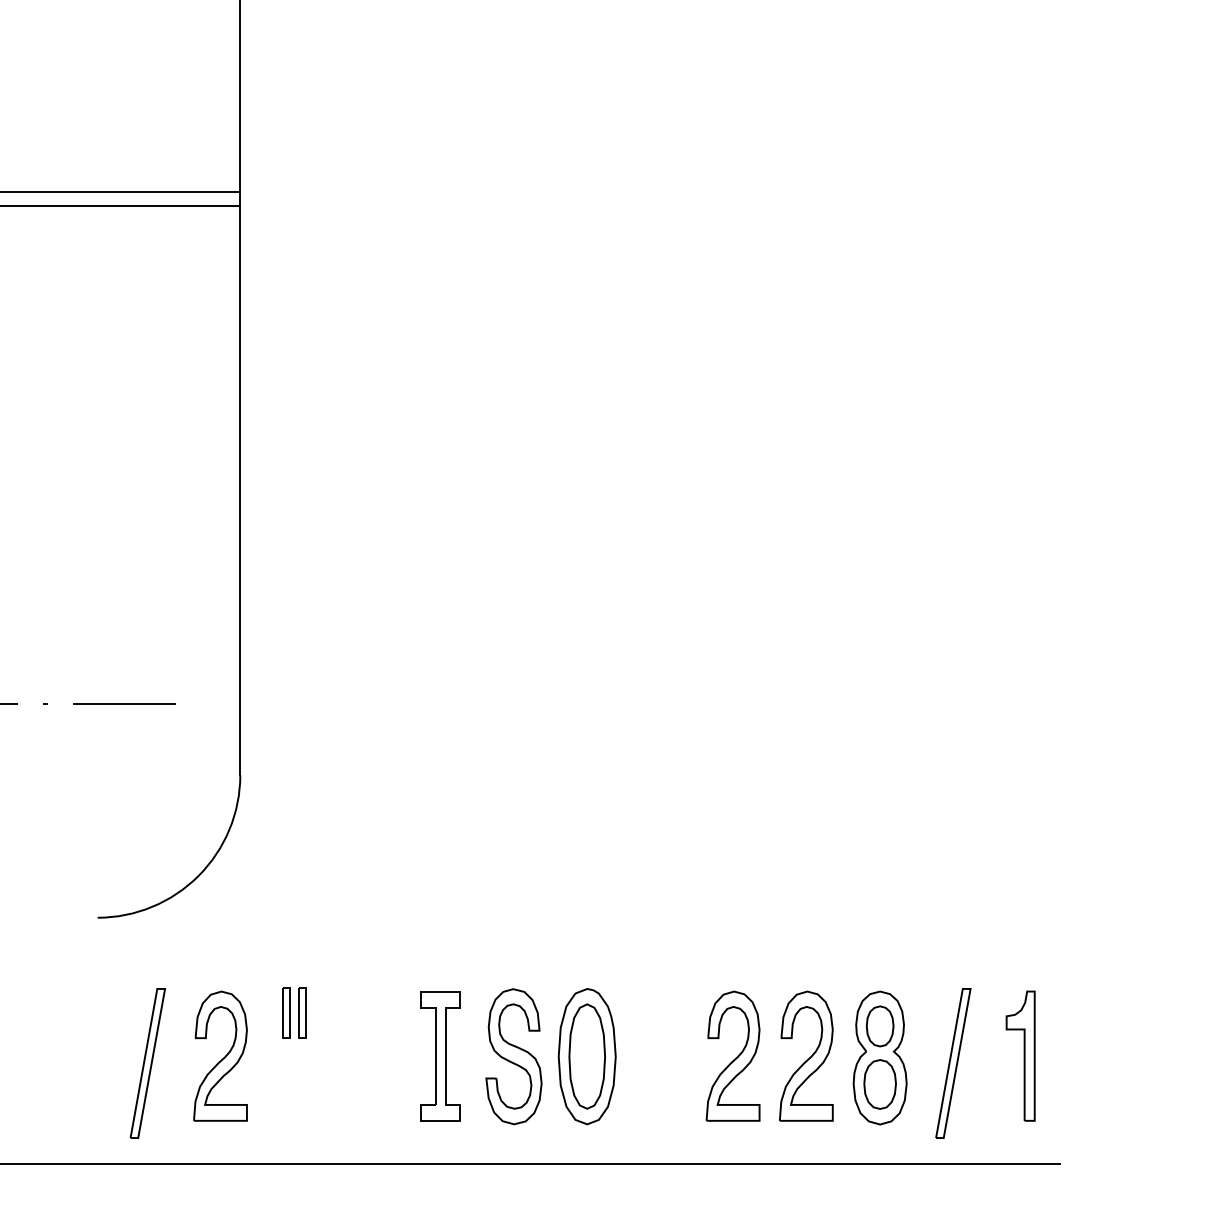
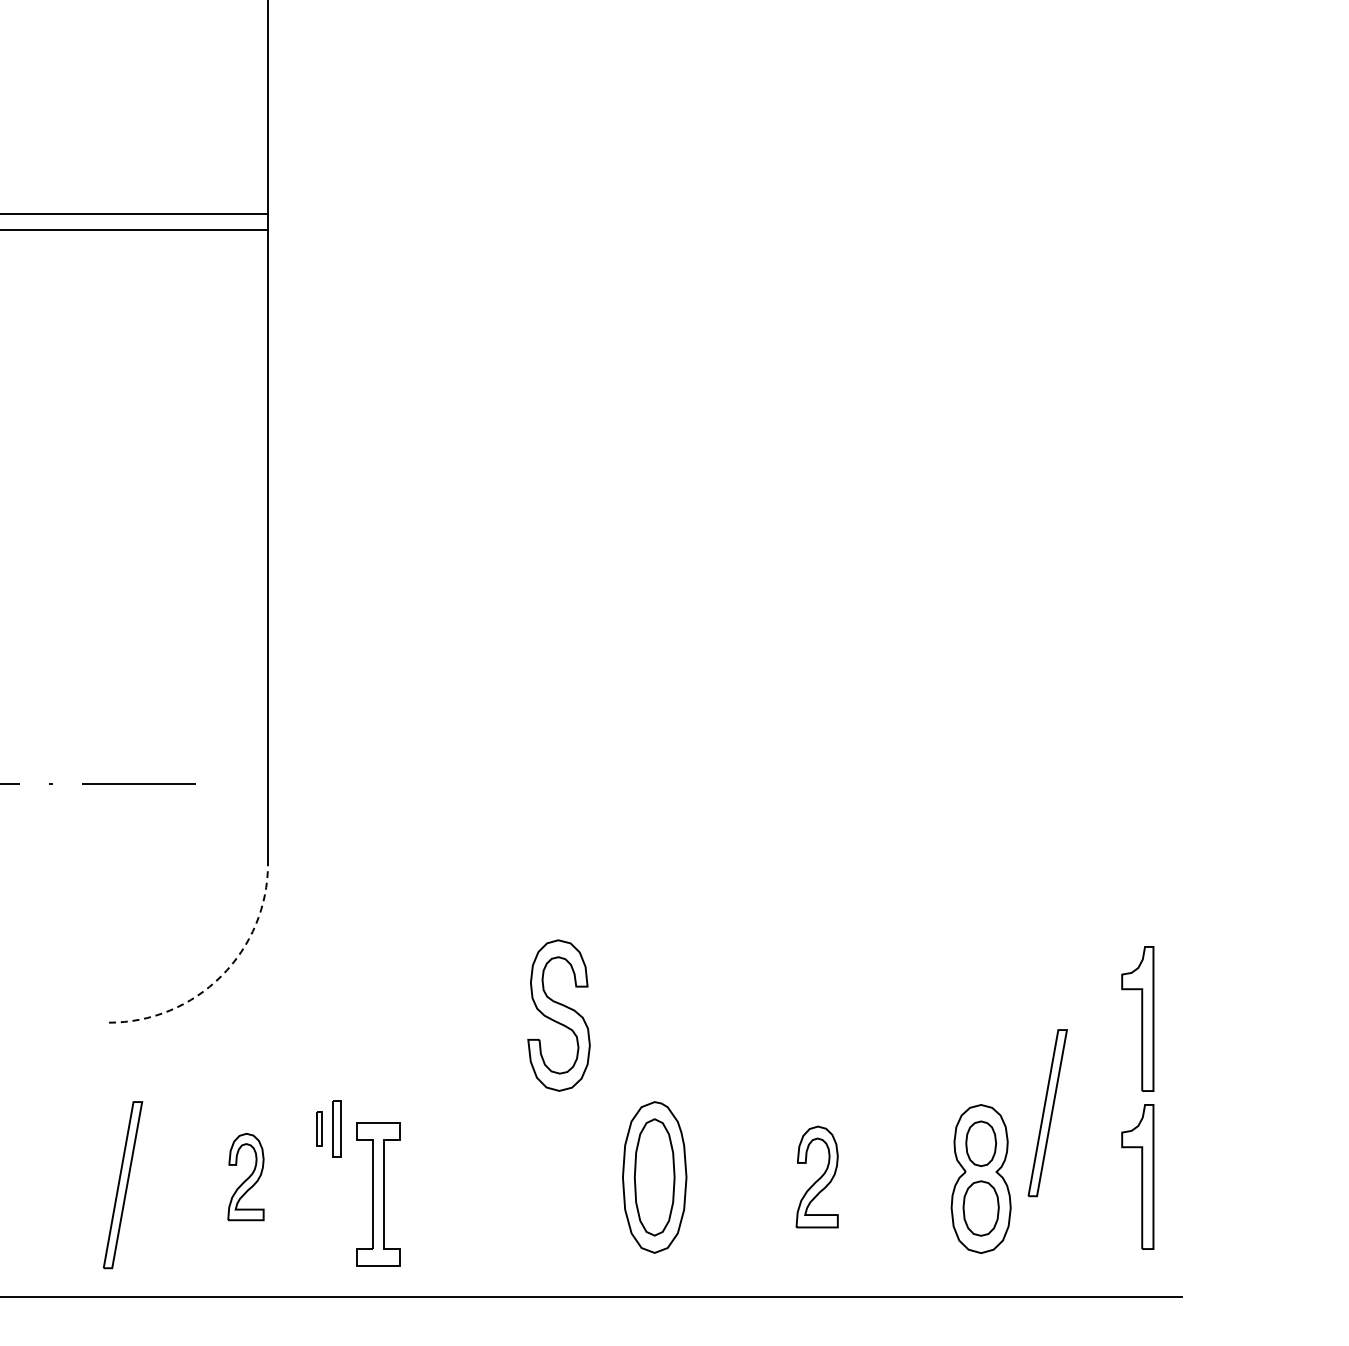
arc: (198, 876) -> (221, 976), solid -> dashed
part: (1020, 913) -> (1137, 1018), added
part: (286, 1012) -> (319, 1128), size x0.6
part: (220, 1055) -> (245, 1176), size x0.6
part: (732, 1055) -> (816, 1176), size x0.7
part: (805, 1055) -> (898, 1176), removed
part: (440, 1056) -> (378, 1194), moved
part: (513, 1056) -> (558, 1015), moved
part: (147, 1063) -> (122, 1185), moved
part: (953, 1063) -> (1047, 1113), moved

